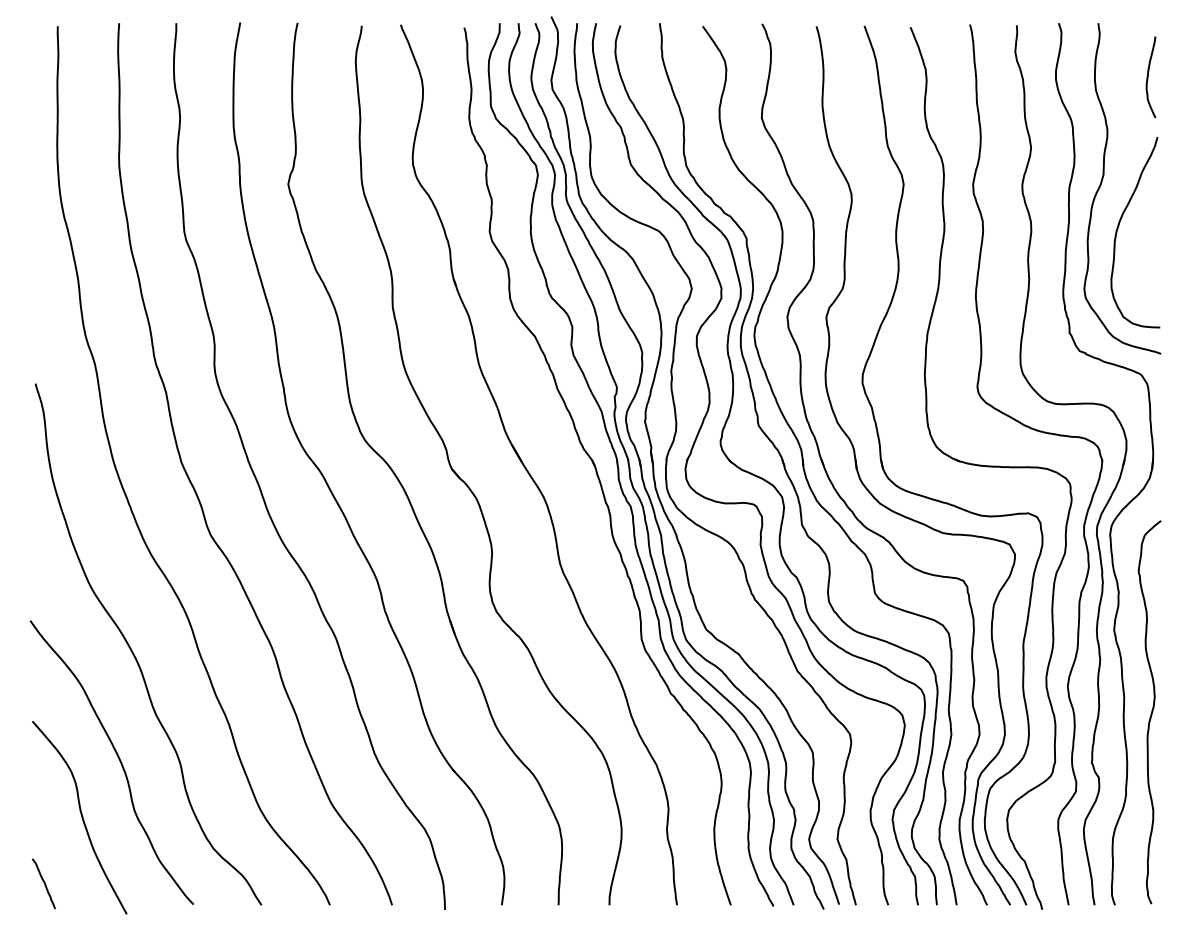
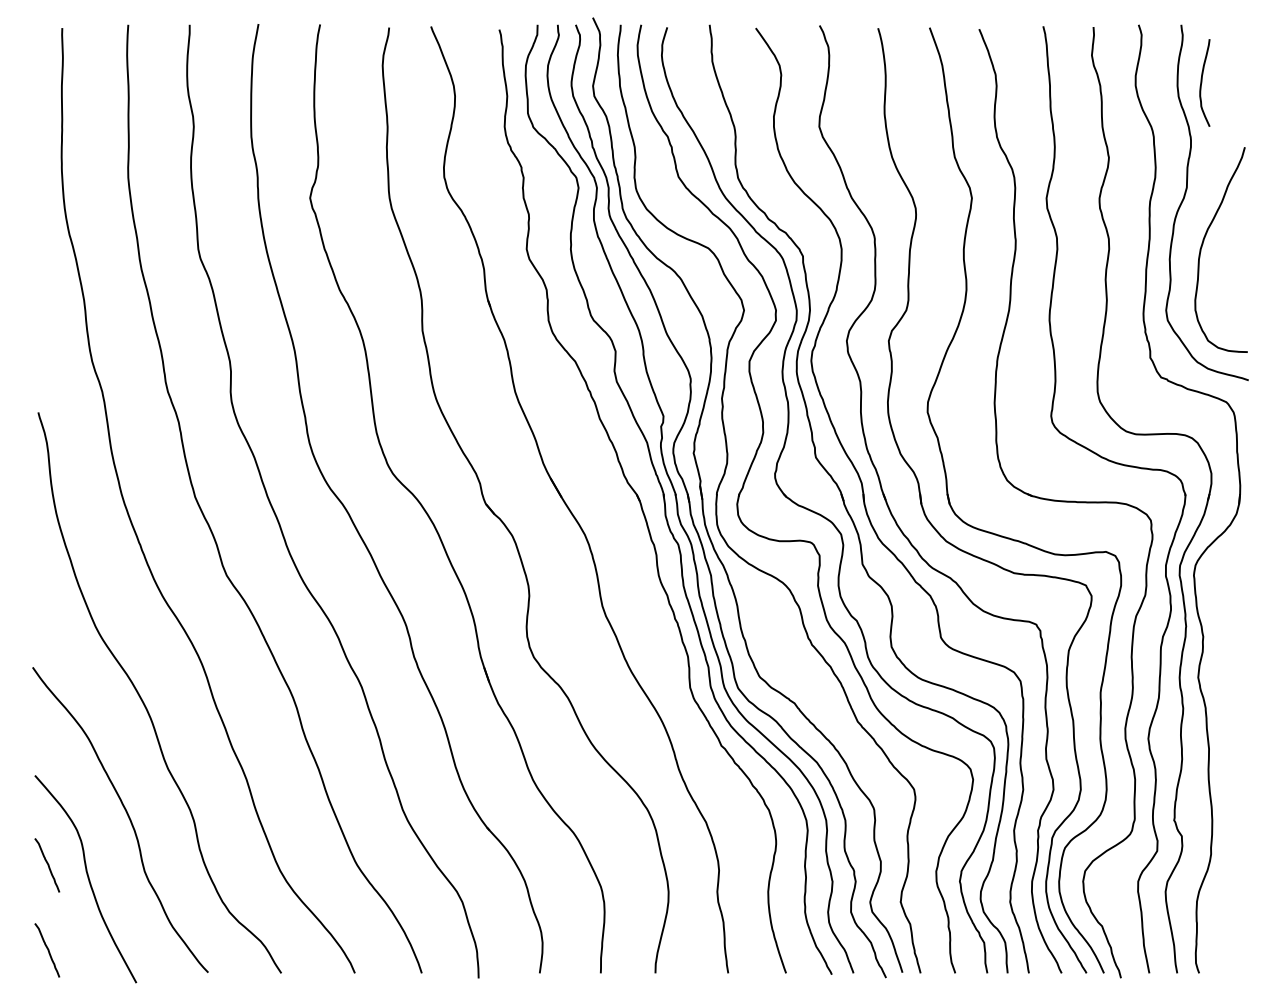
curve: (1148, 76) -> (1202, 82), moved
curve: (1150, 713) -> (1237, 767), removed
curve: (44, 804) -> (47, 865), added

